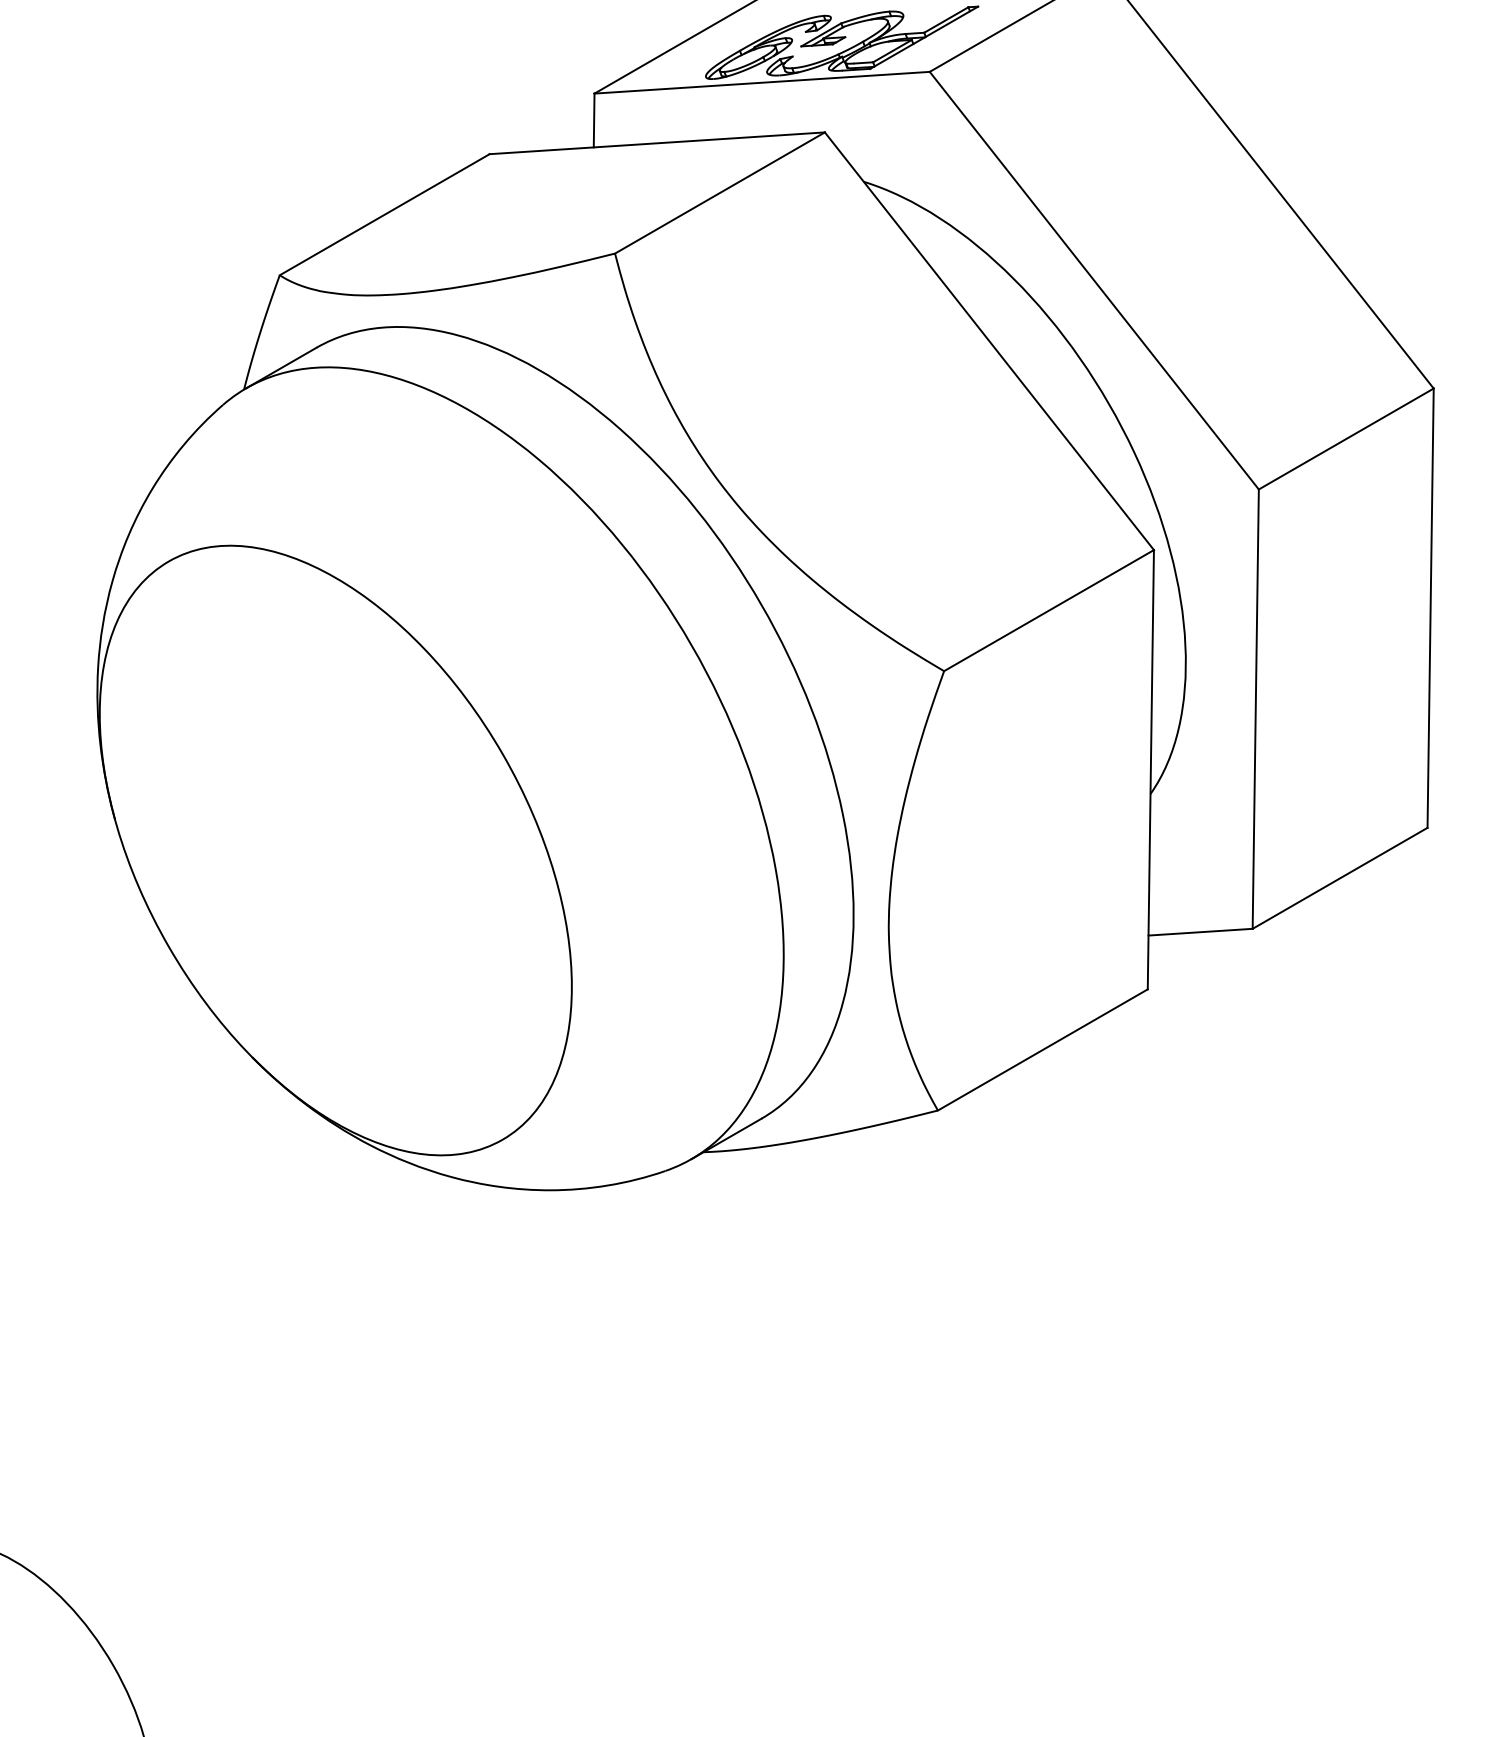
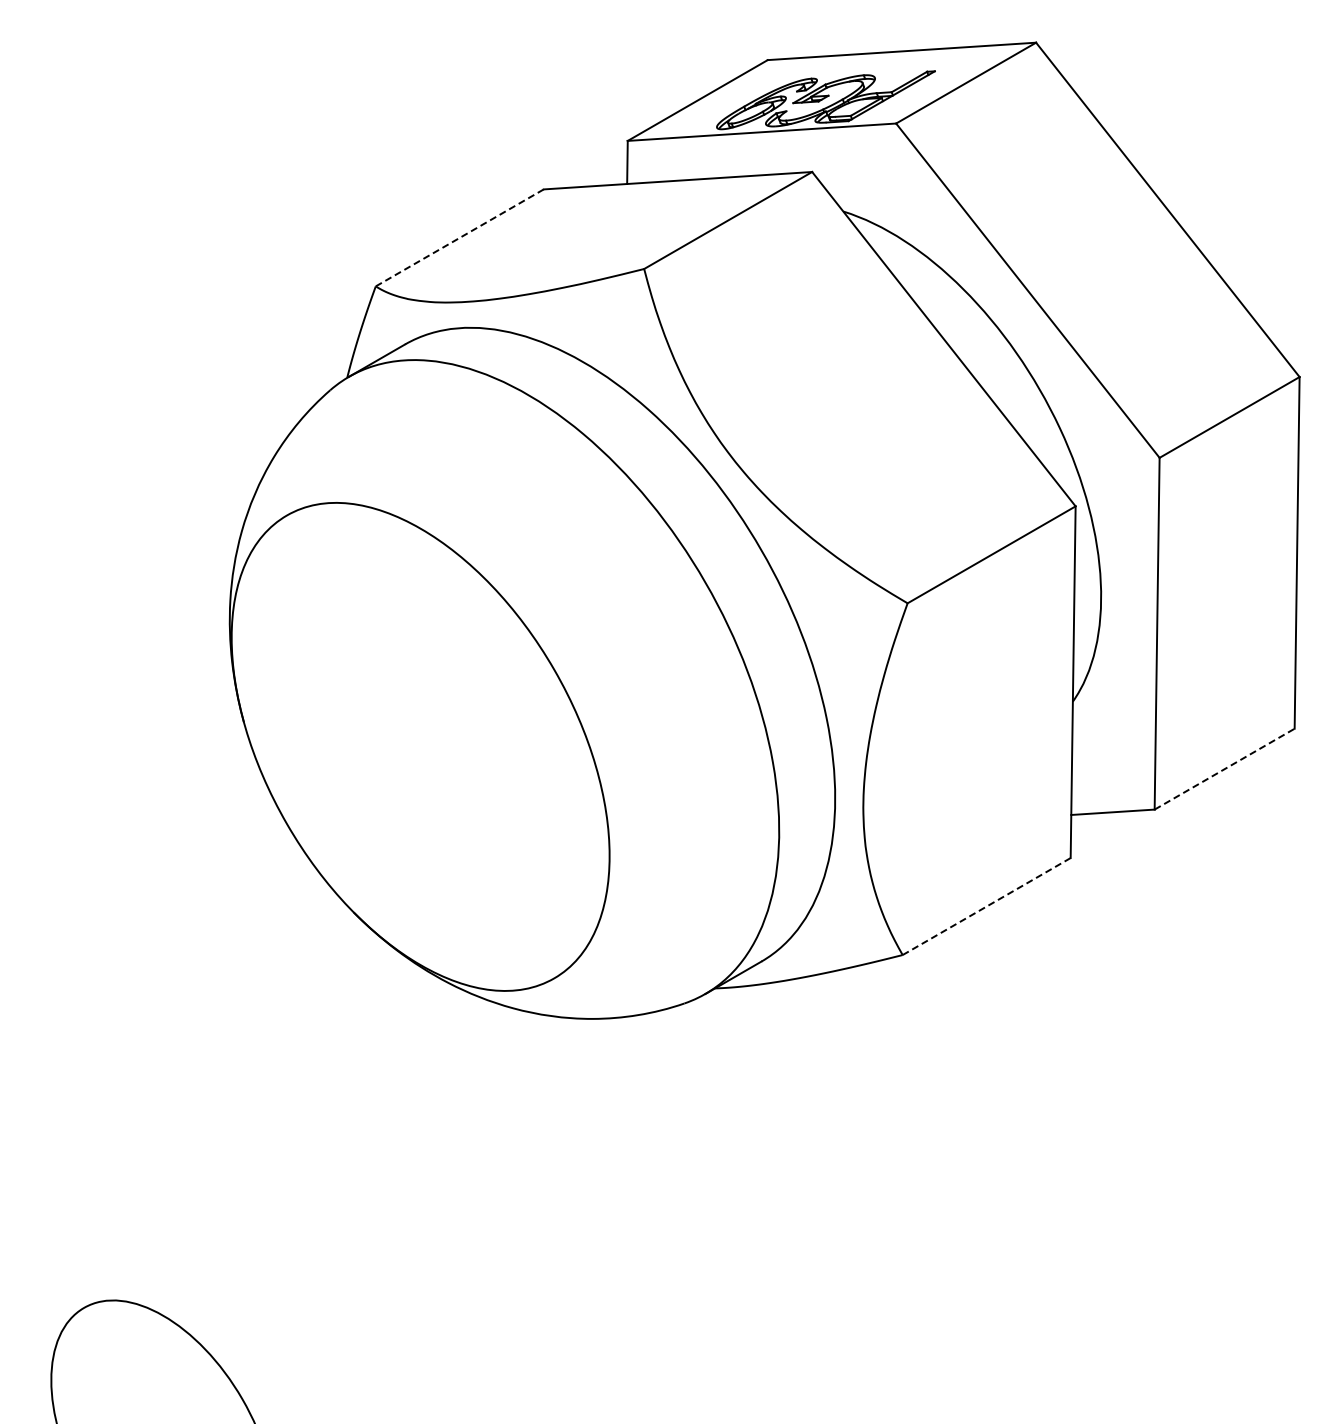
line: (384, 214) -> (459, 237), solid -> dashed
line: (1339, 878) -> (1224, 769), solid -> dashed
line: (1042, 1049) -> (986, 906), solid -> dashed

